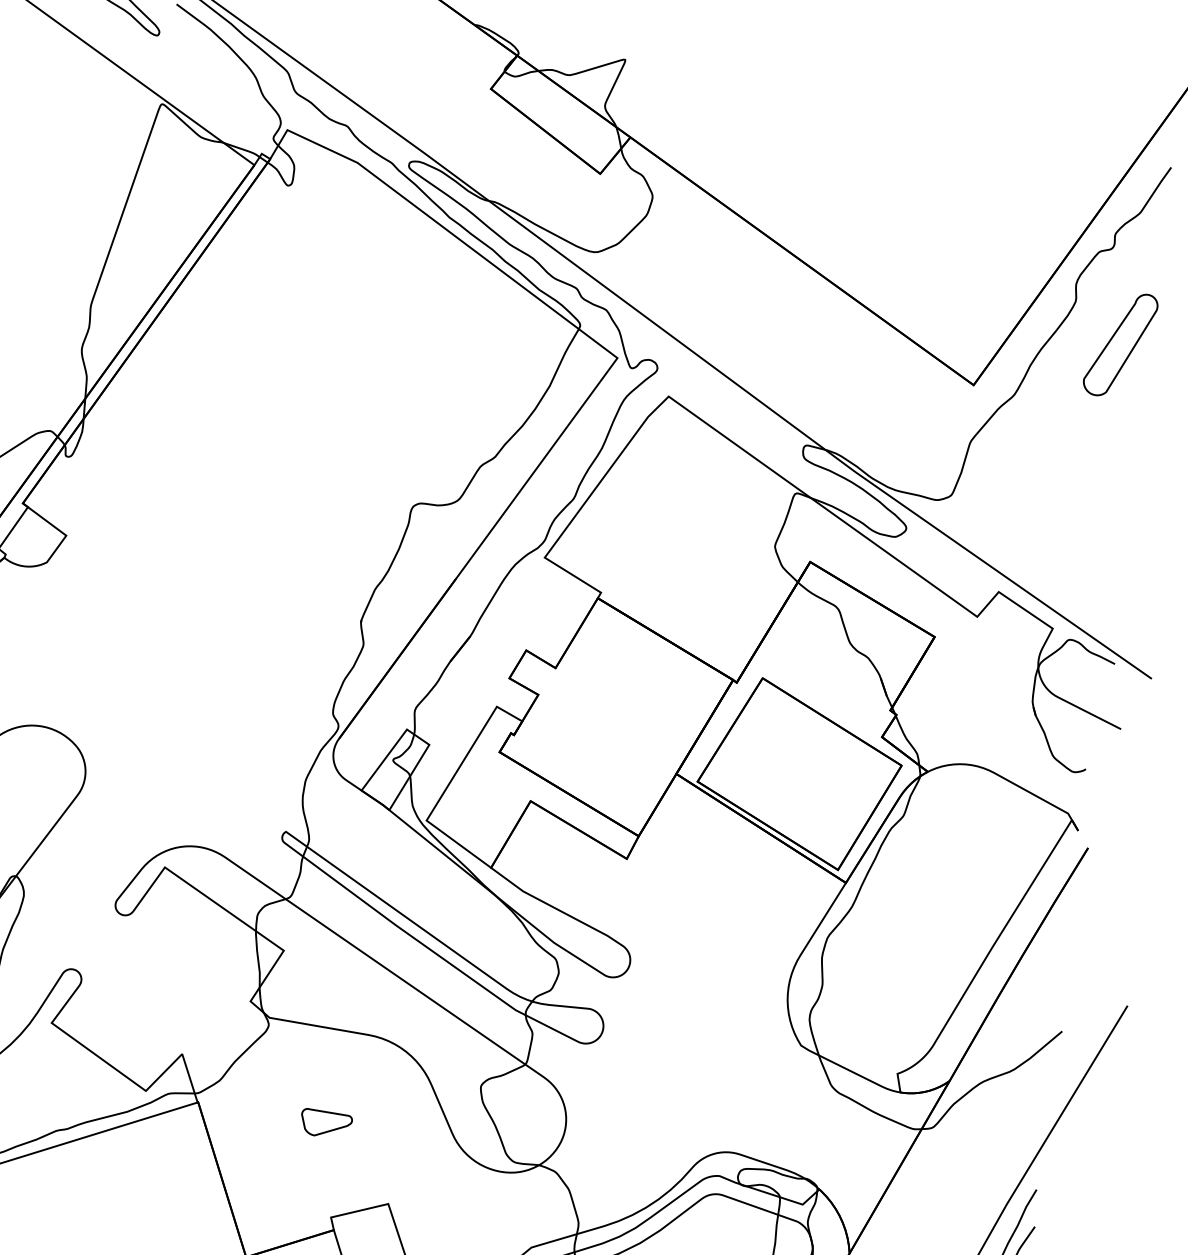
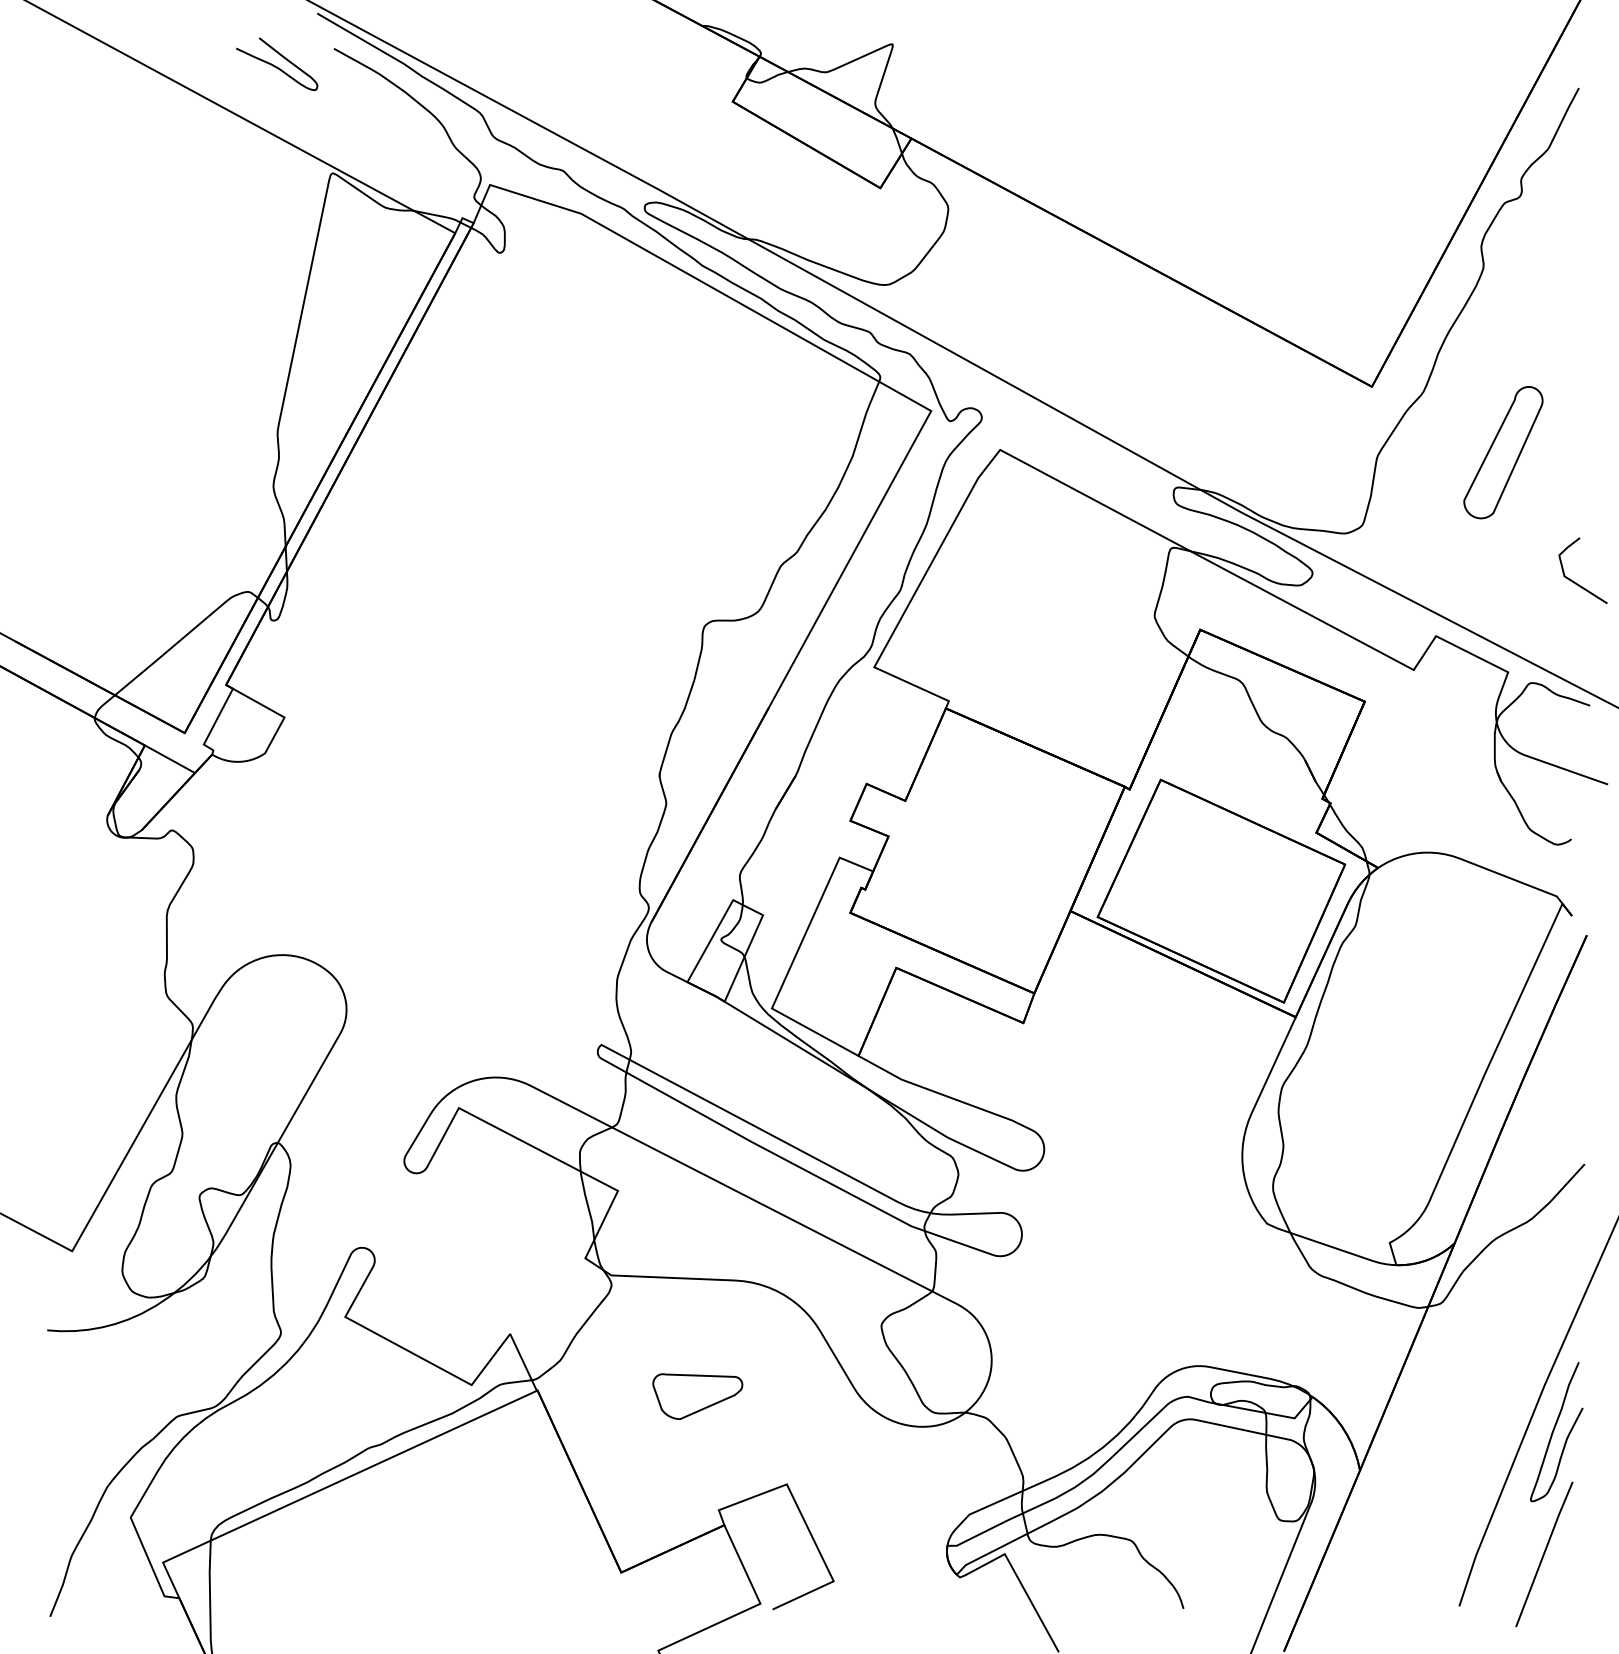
part: (1120, 344) -> (1503, 452), moved
line: (1117, 563) -> (1576, 582), added
part: (325, 1124) -> (697, 1396), size x1.43

